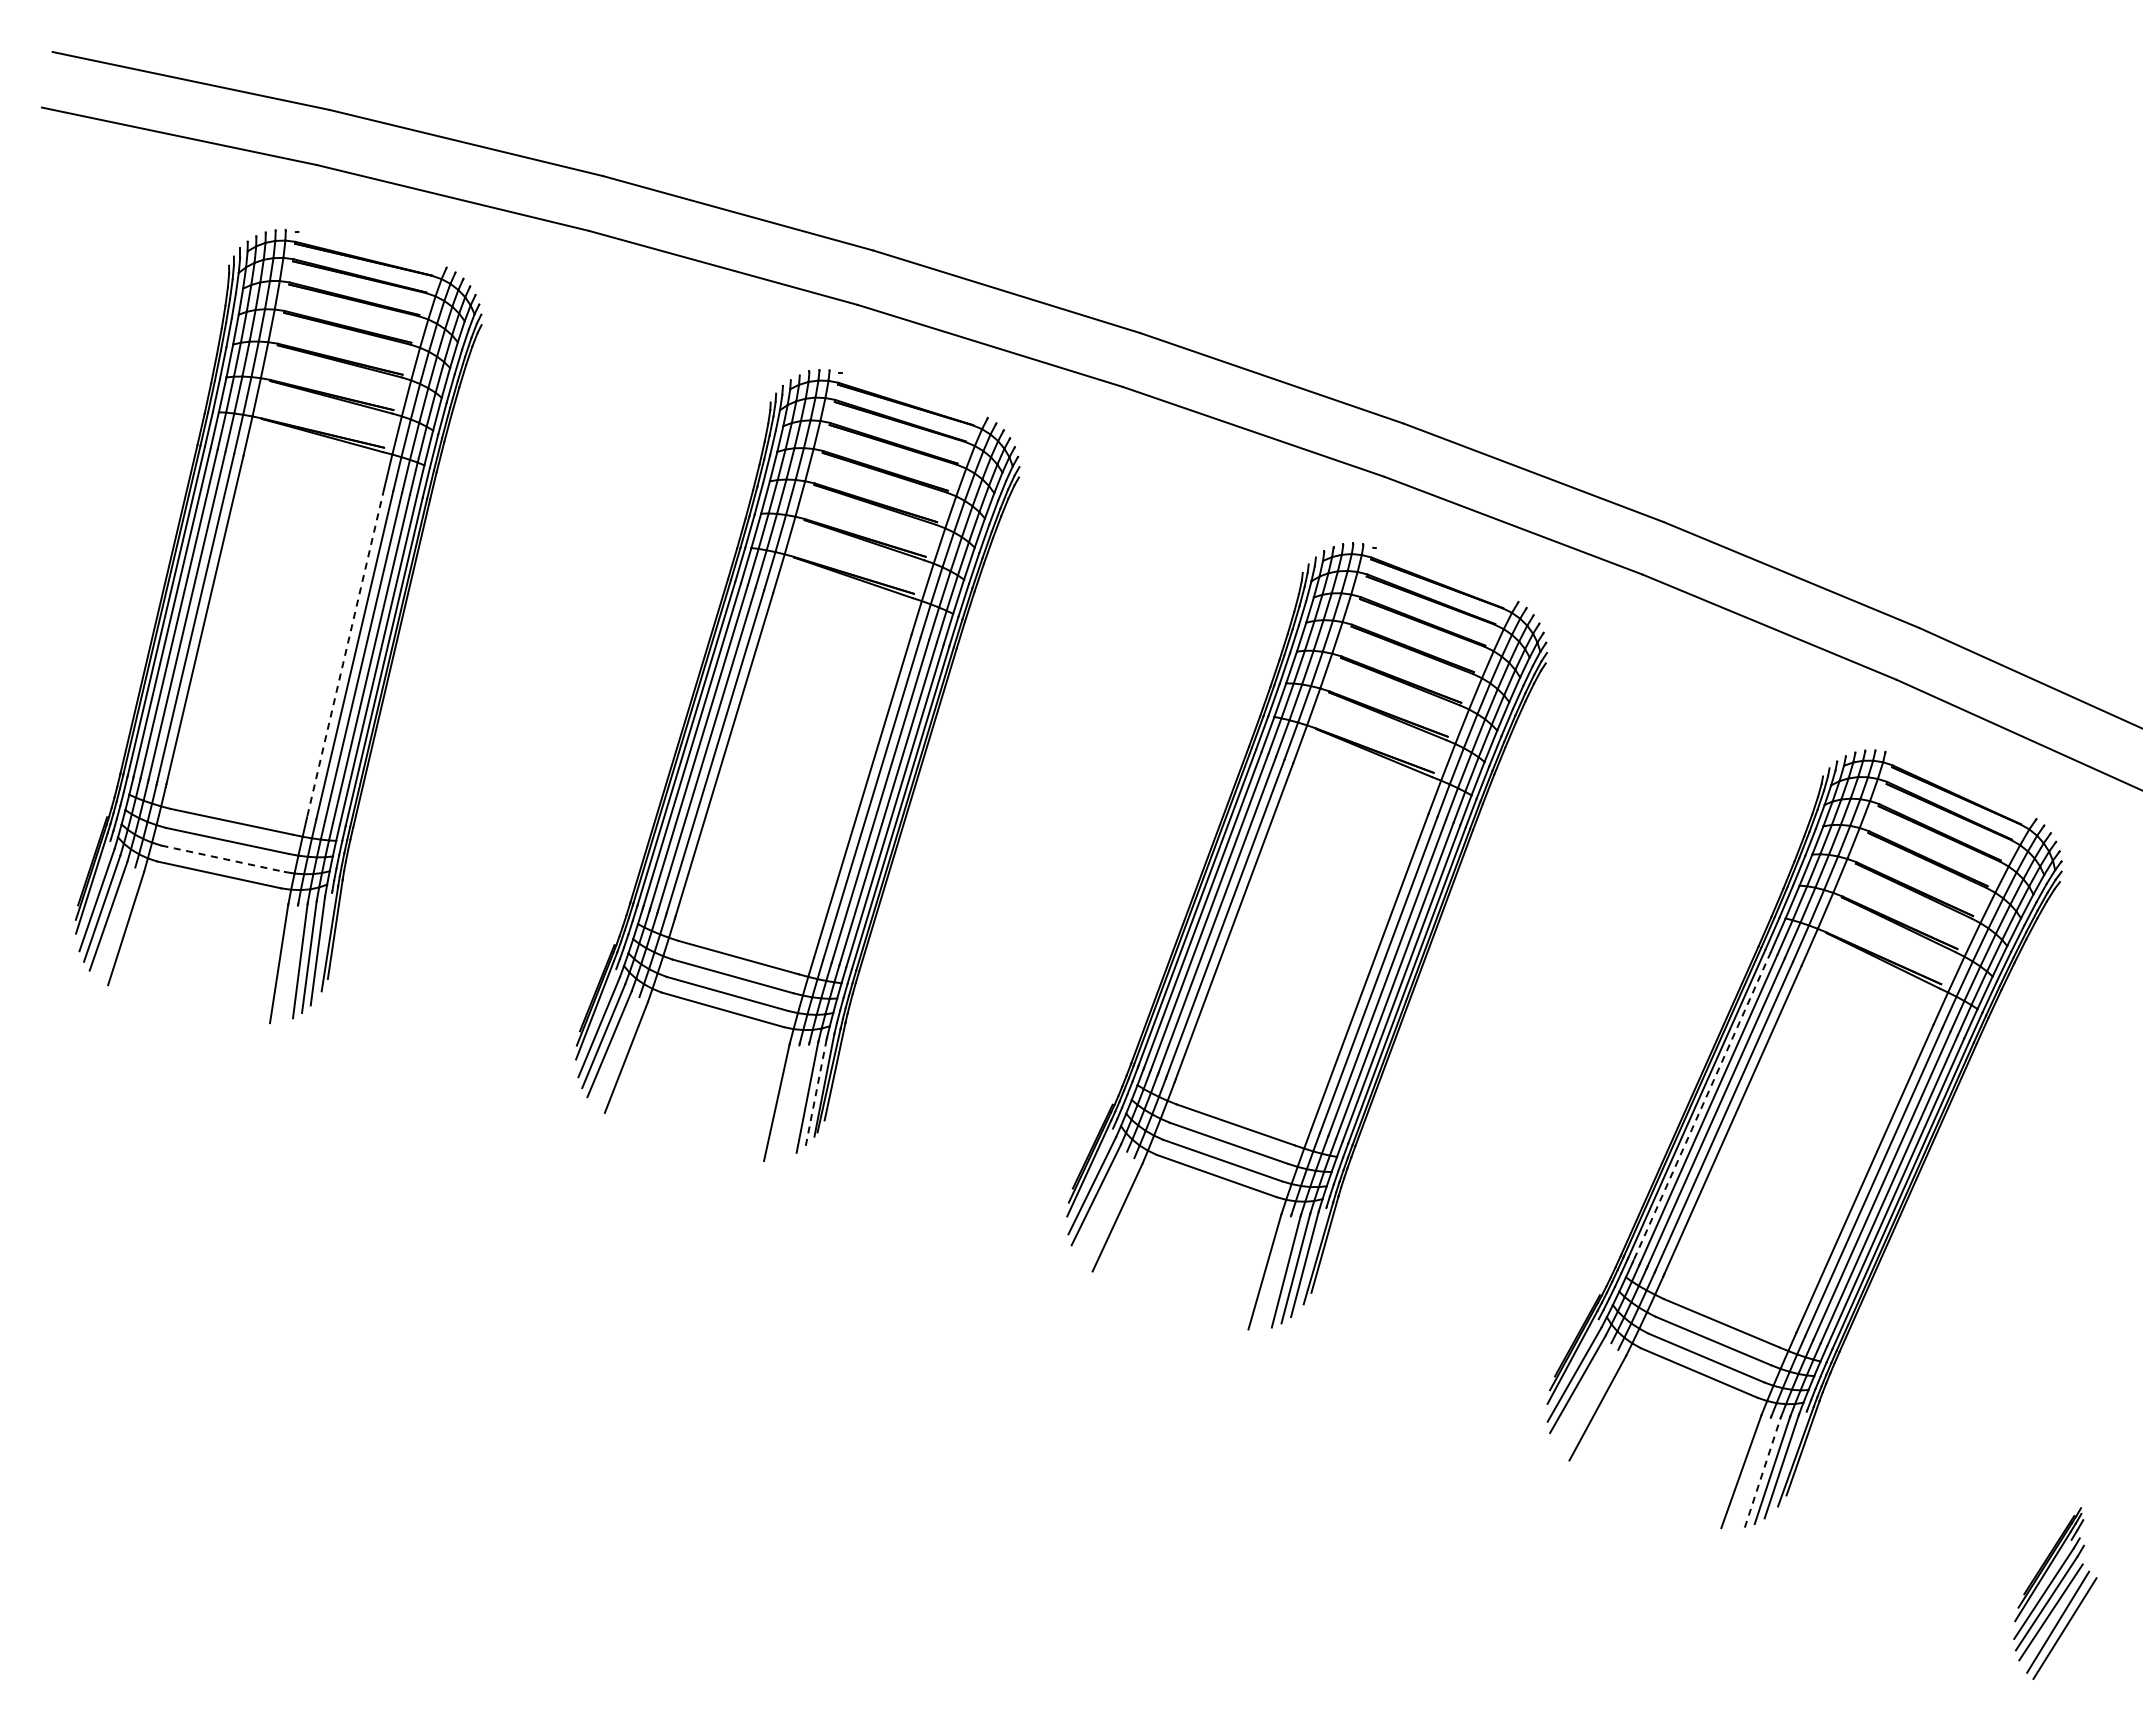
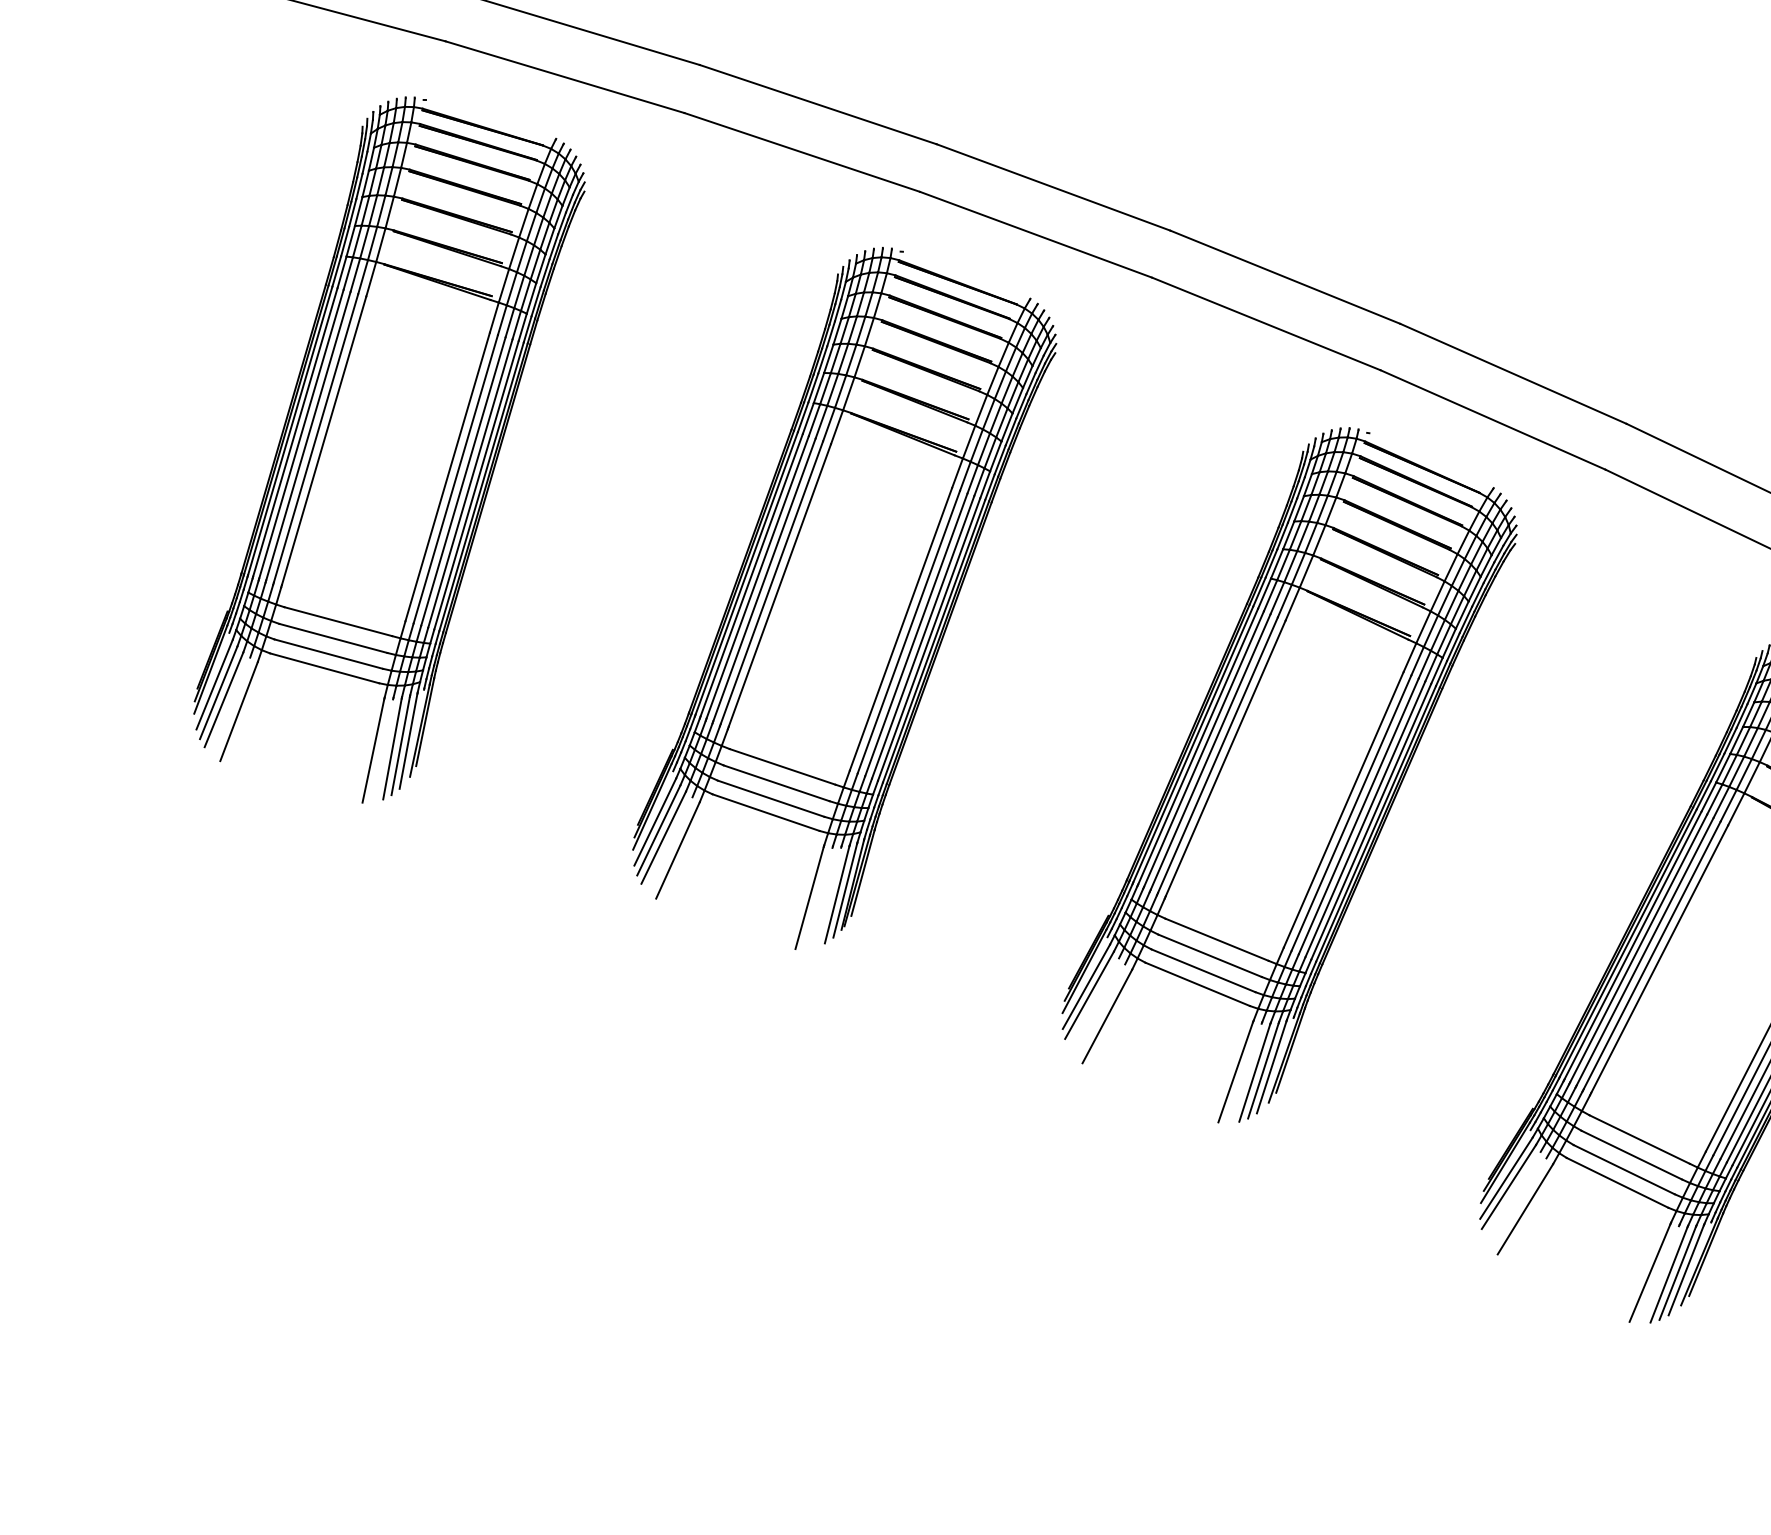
line: (345, 652) -> (447, 476), dashed -> solid
line: (223, 858) -> (329, 653), dashed -> solid
line: (816, 1092) -> (845, 890), dashed -> solid
line: (1702, 1106) -> (1633, 945), dashed -> solid
line: (1762, 1472) -> (1668, 1274), dashed -> solid

